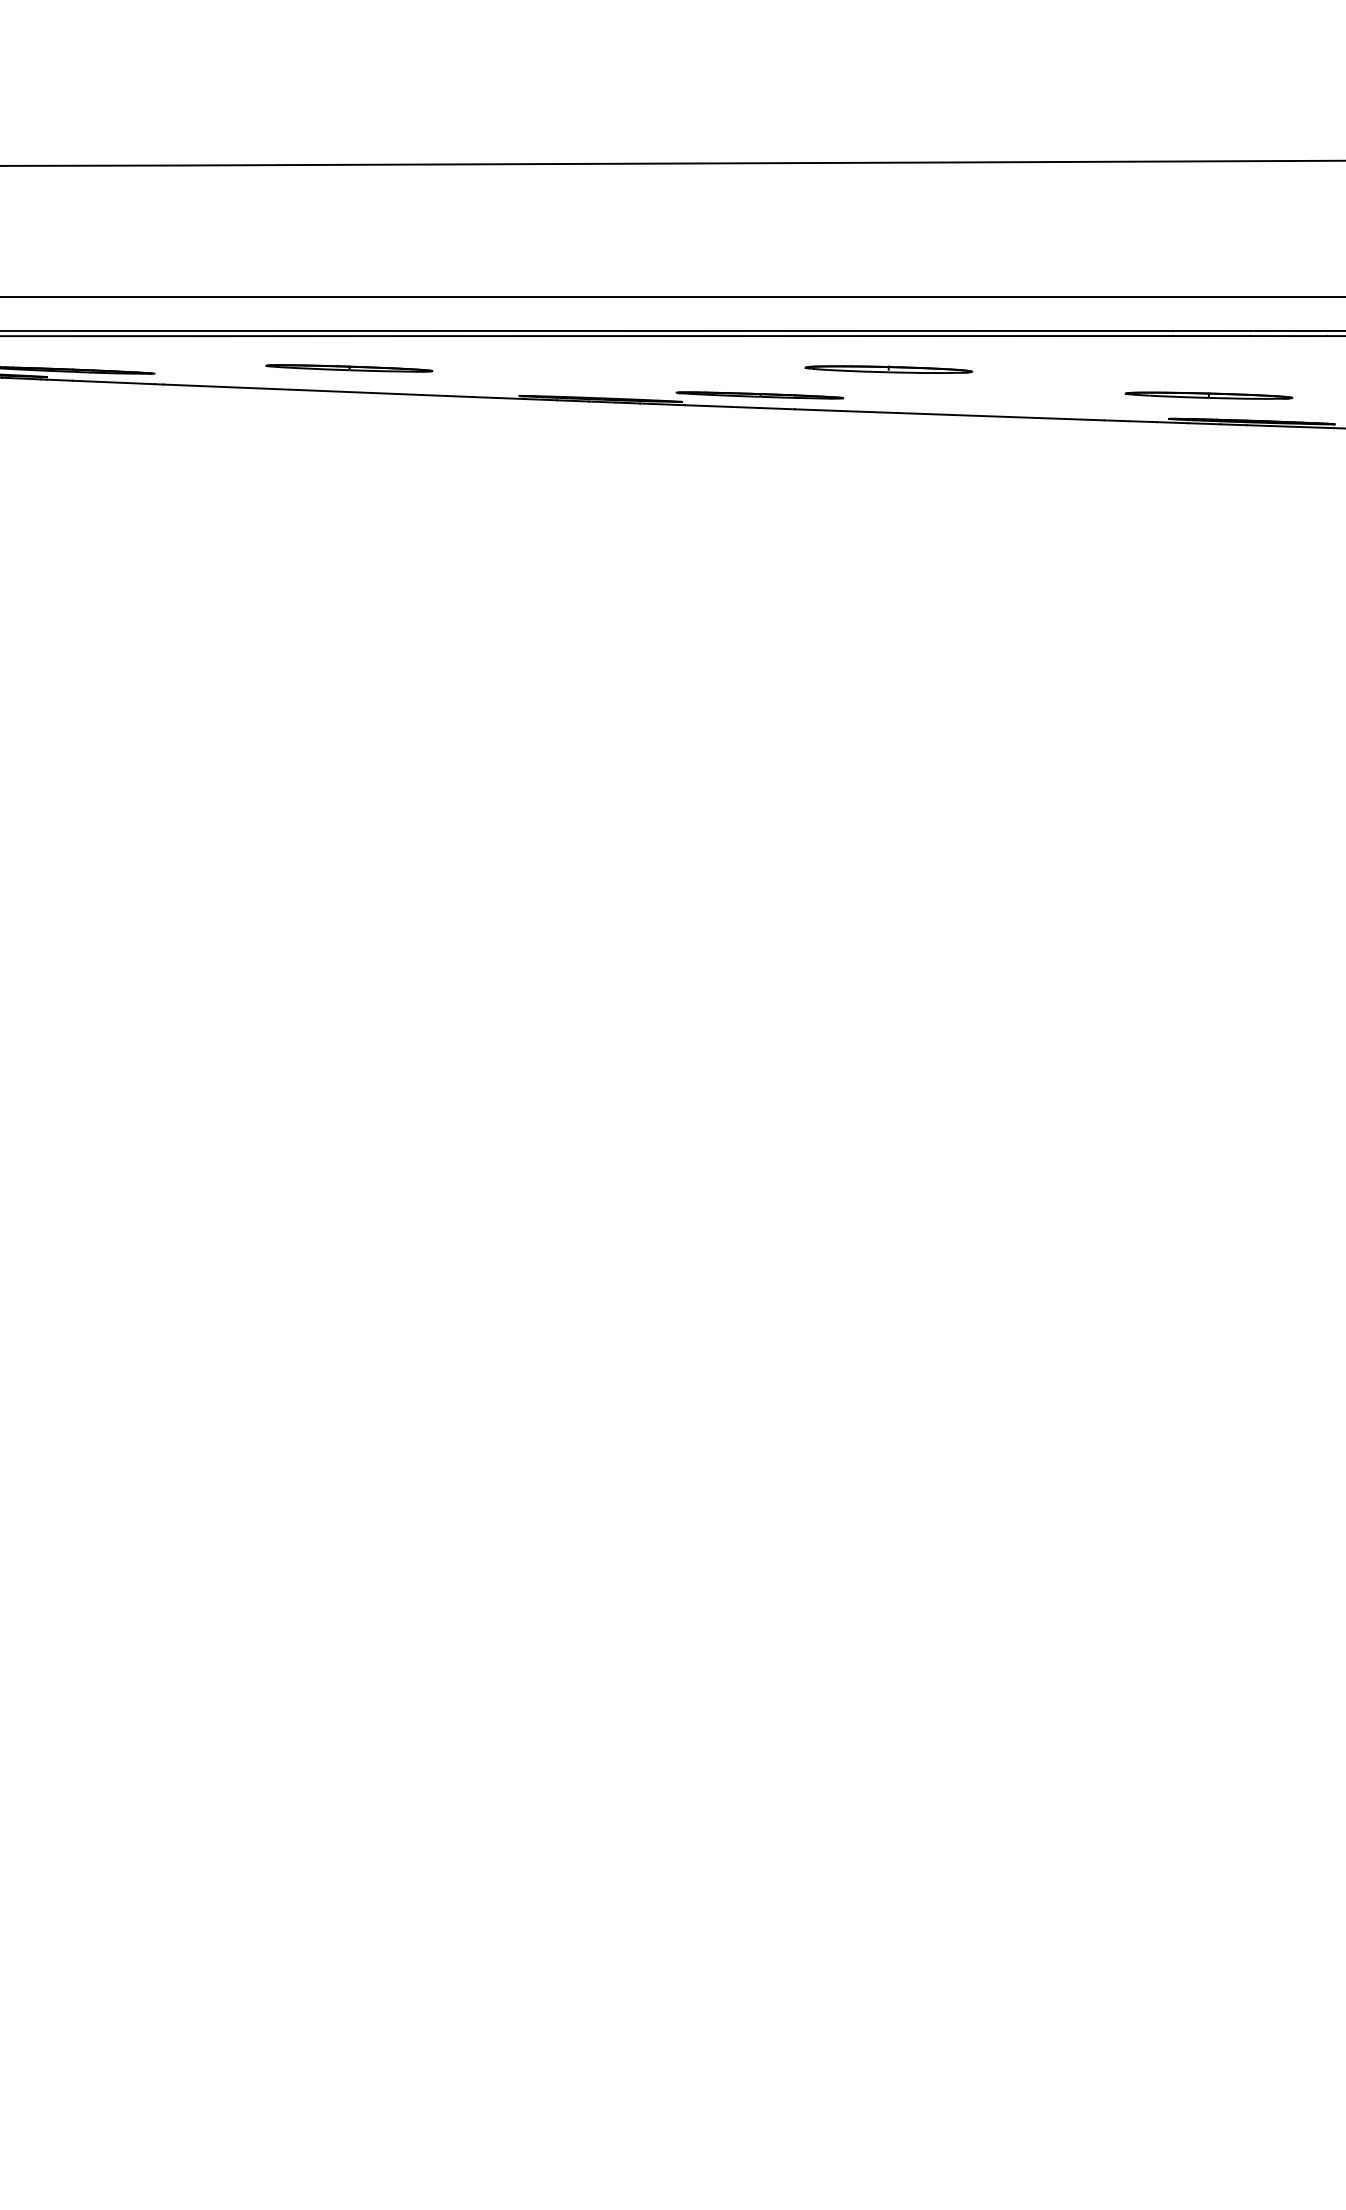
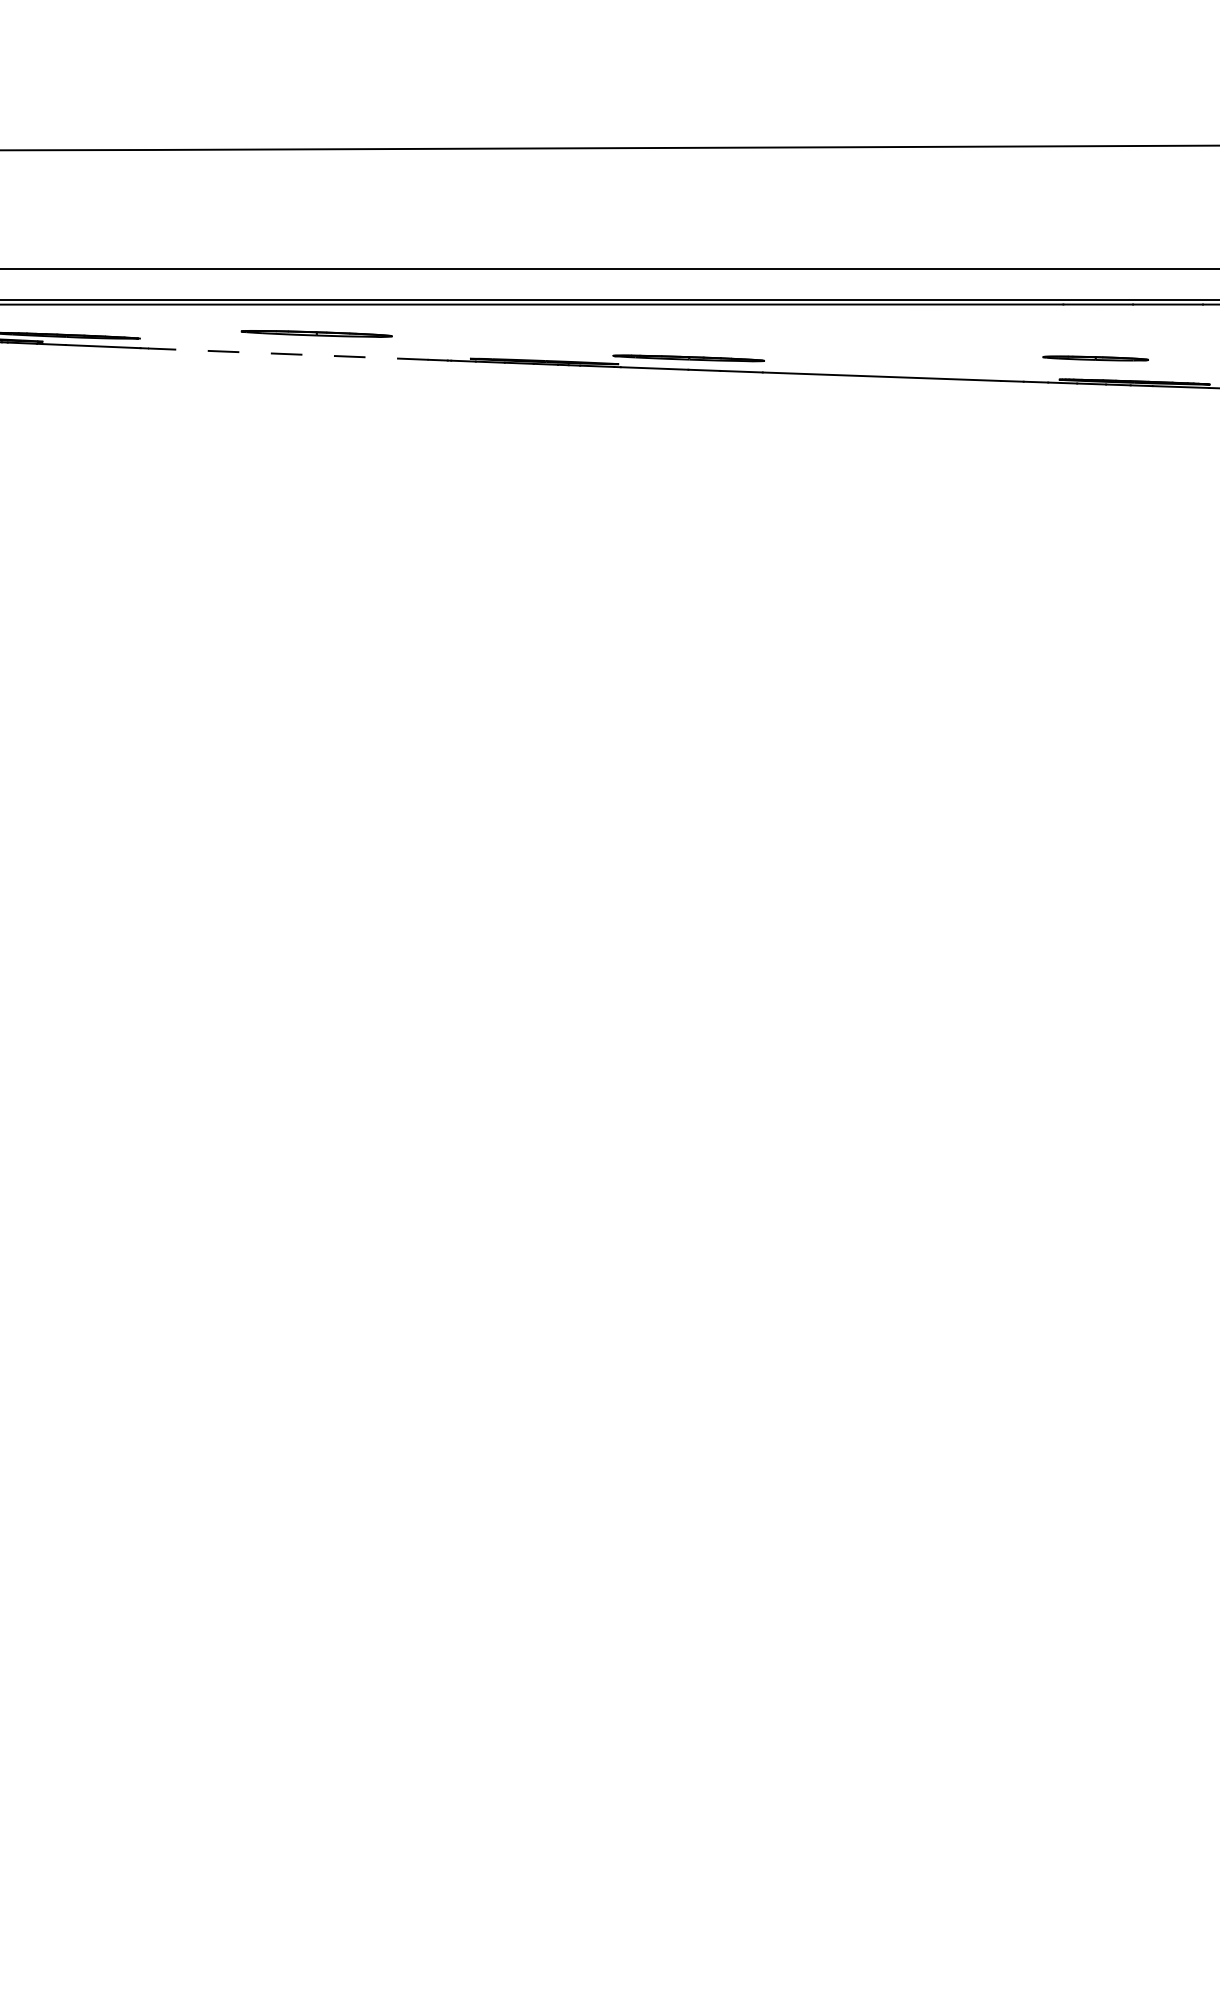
part: (888, 369) -> (805, 334), removed
line: (318, 390) -> (288, 353), solid -> dashed
part: (1208, 395) -> (1095, 358), size x0.7

